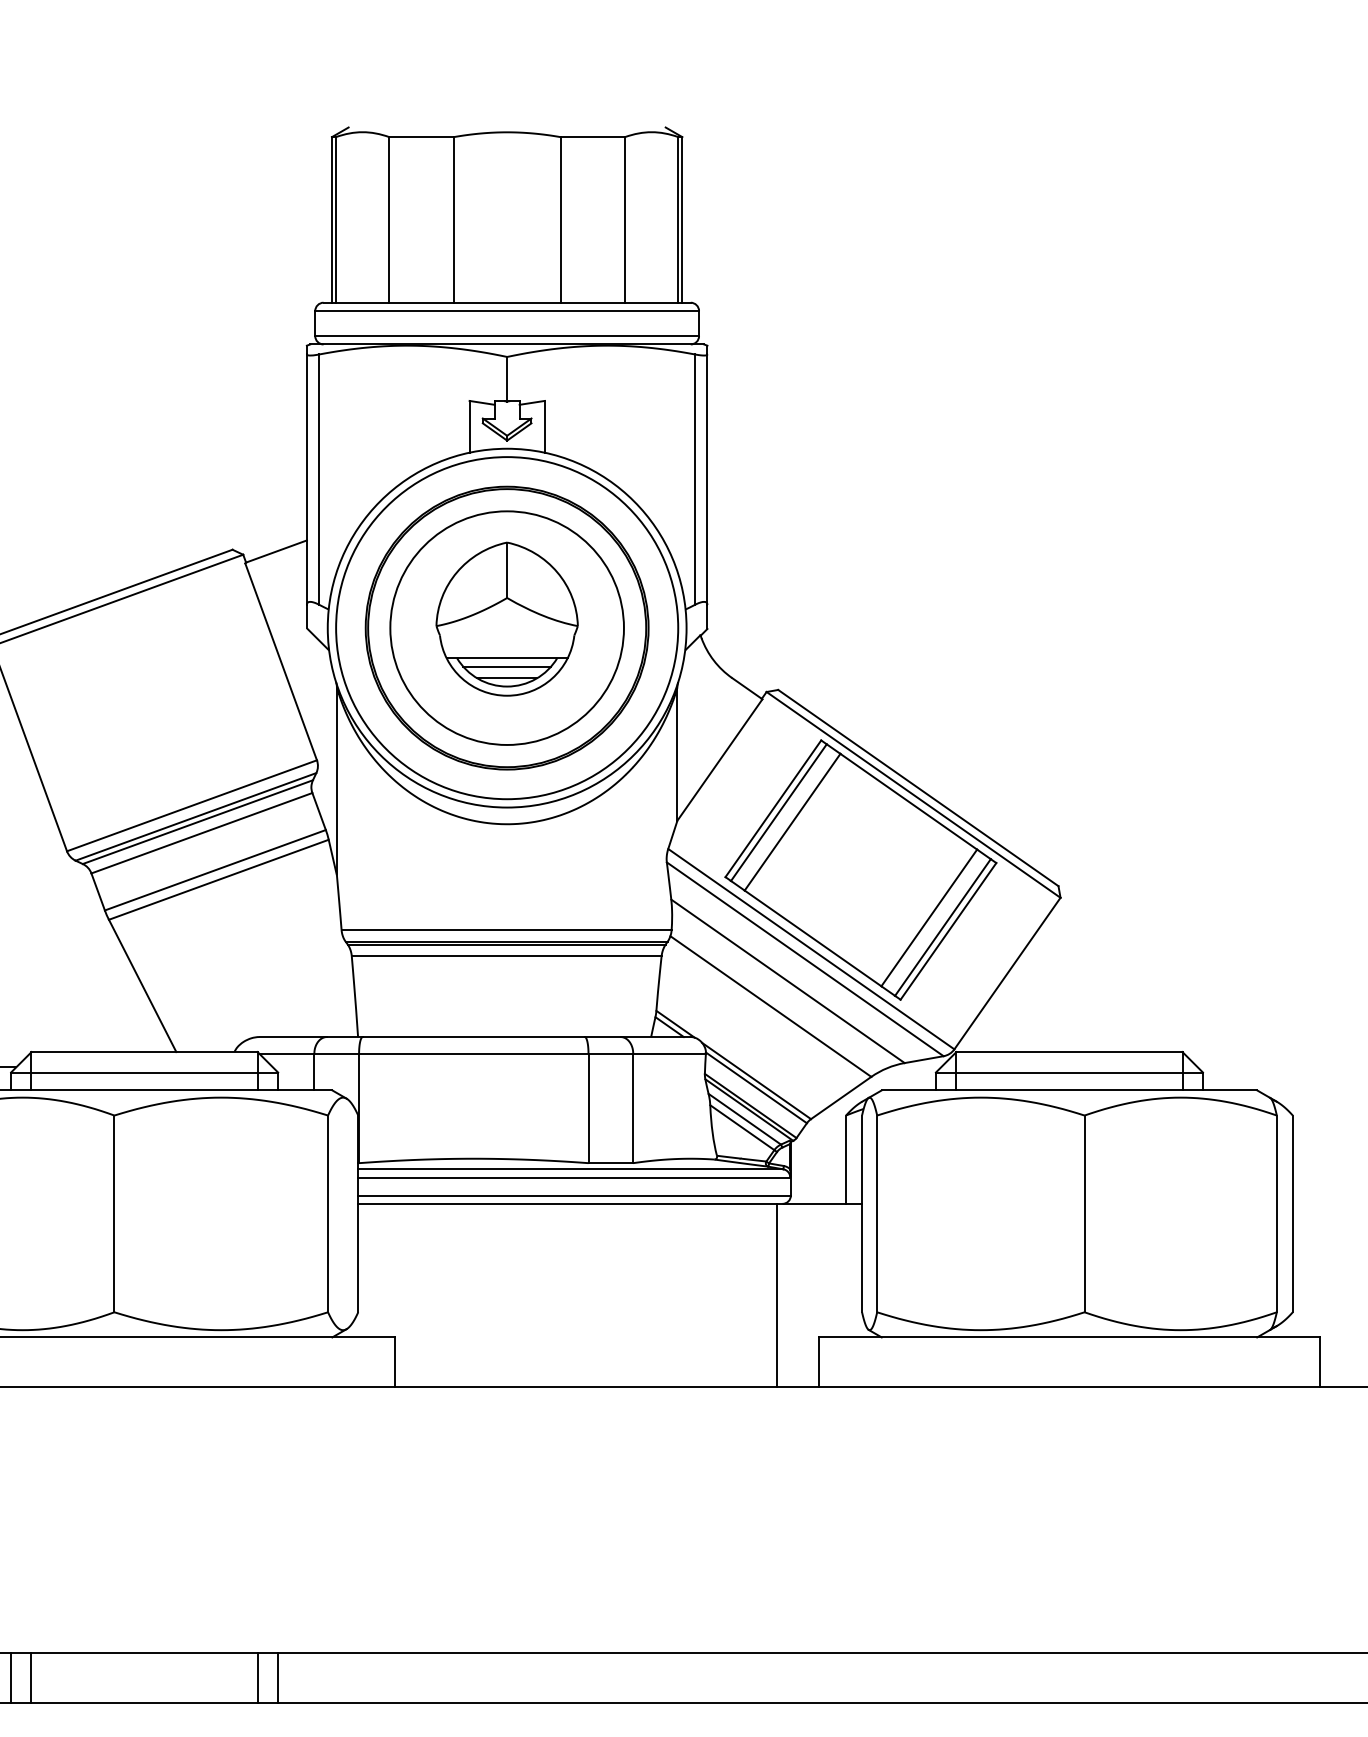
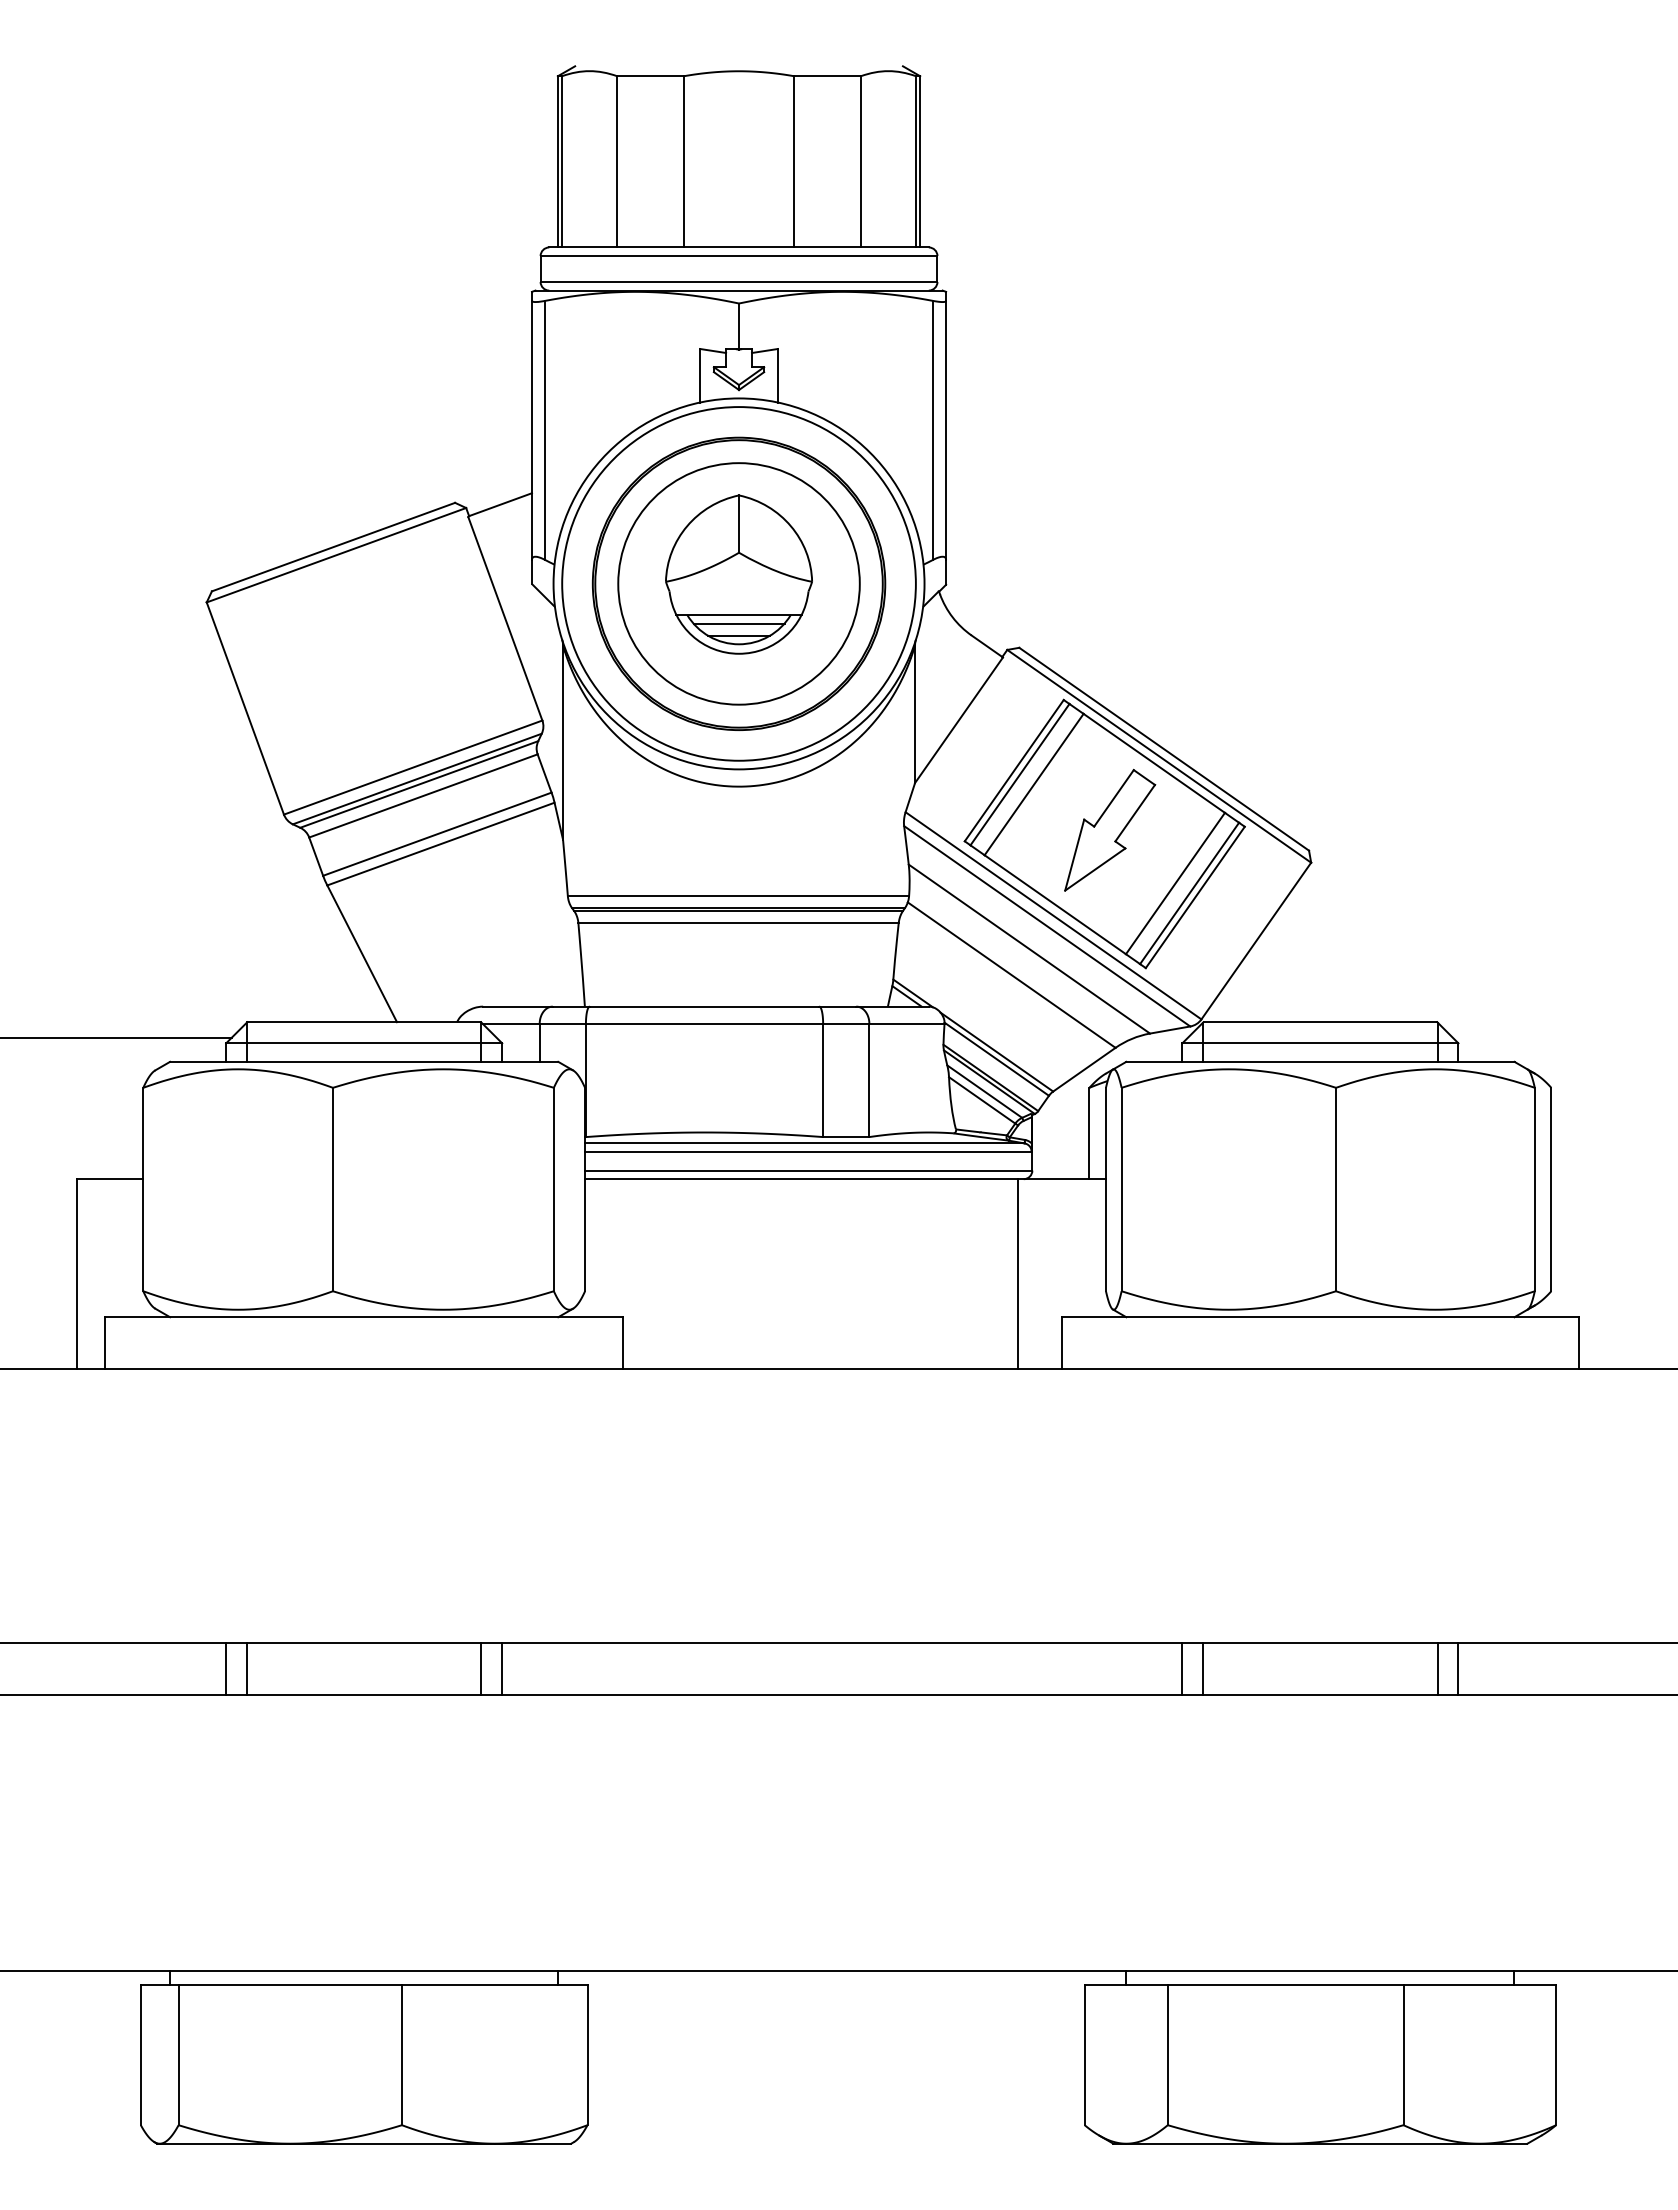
part: (866, 865) -> (1110, 829), added
line: (936, 1678) -> (1182, 1669), added
line: (956, 1678) -> (1203, 1669), added
line: (1182, 1678) -> (1437, 1669), added
line: (1203, 1678) -> (1458, 1669), added

